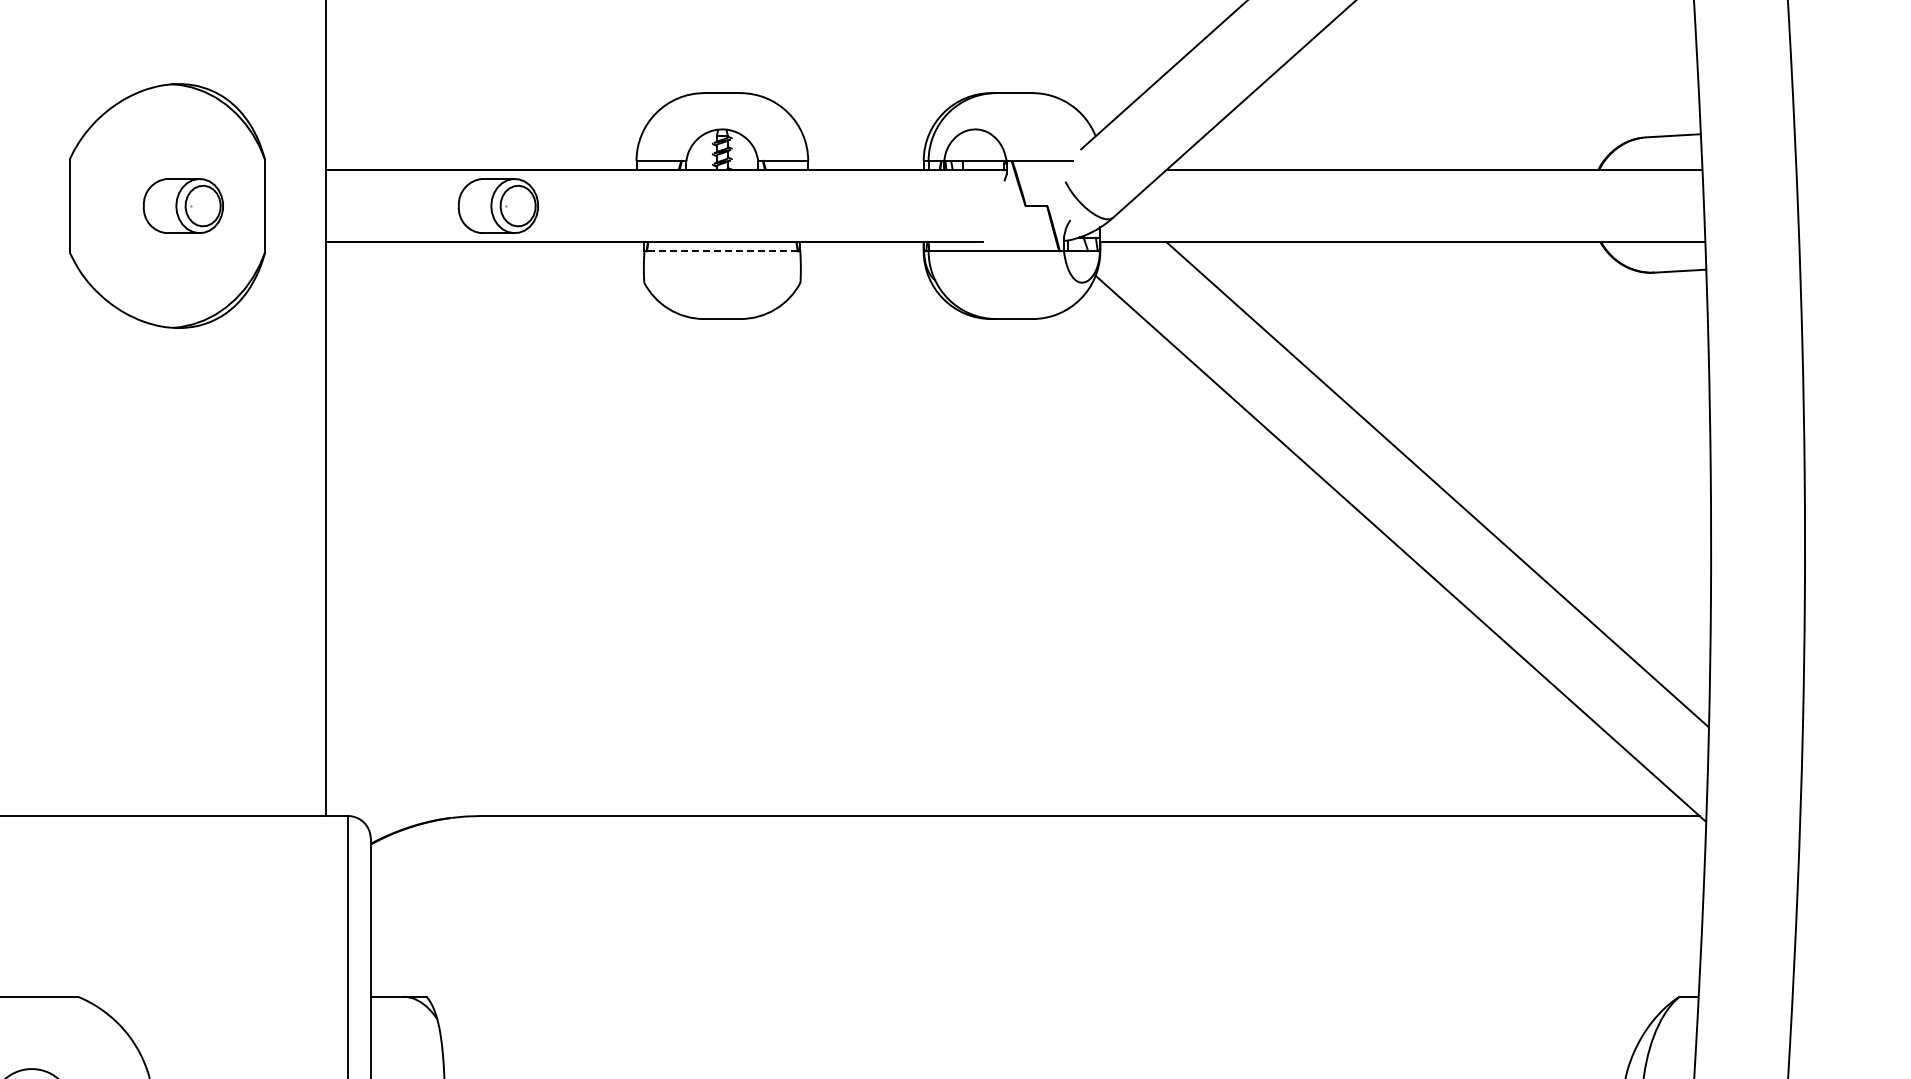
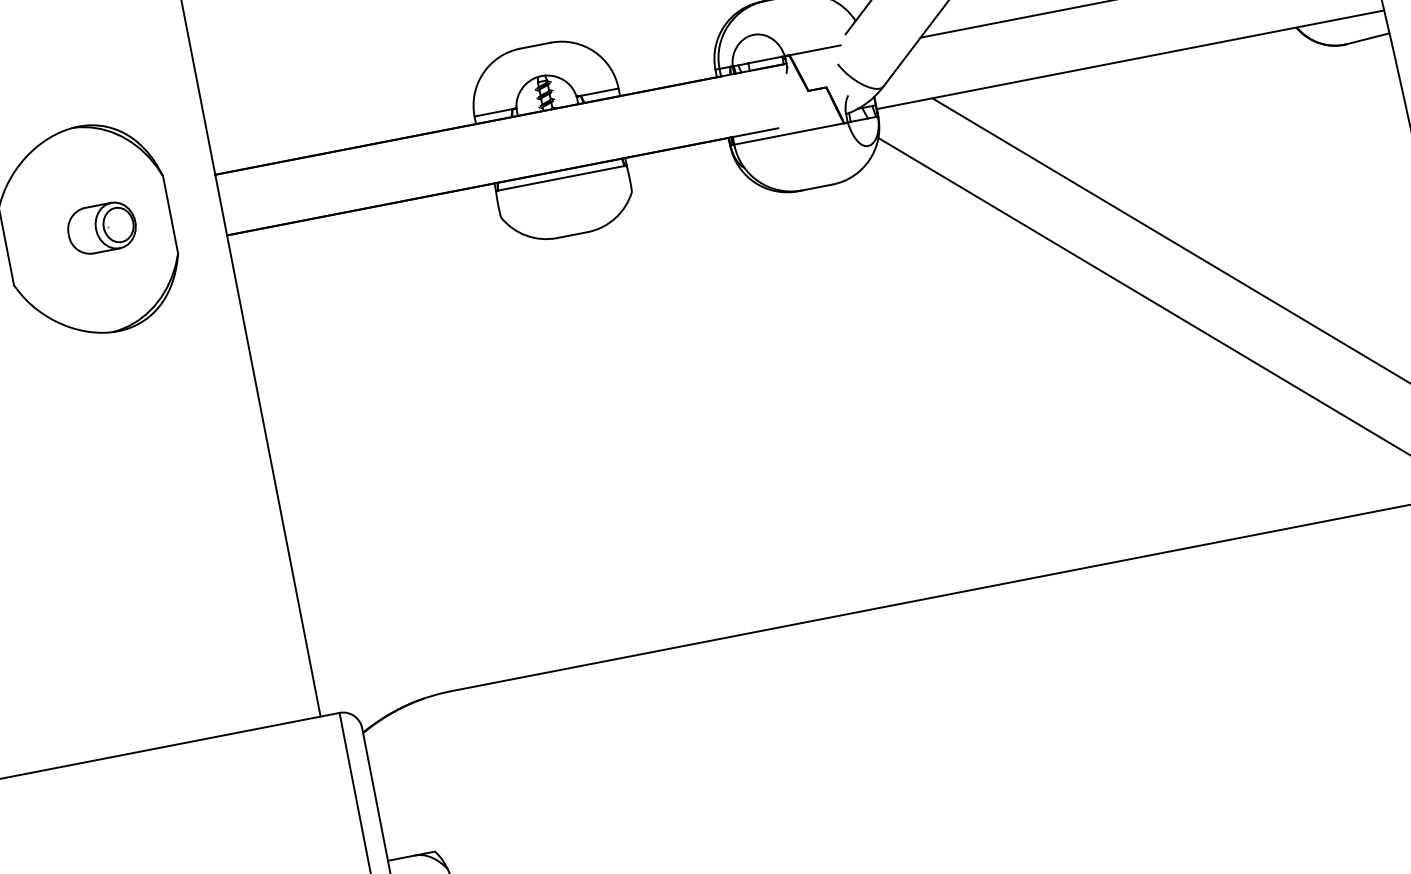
part: (497, 205) -> (365, 176), removed
line: (721, 251) -> (560, 178), dashed -> solid

